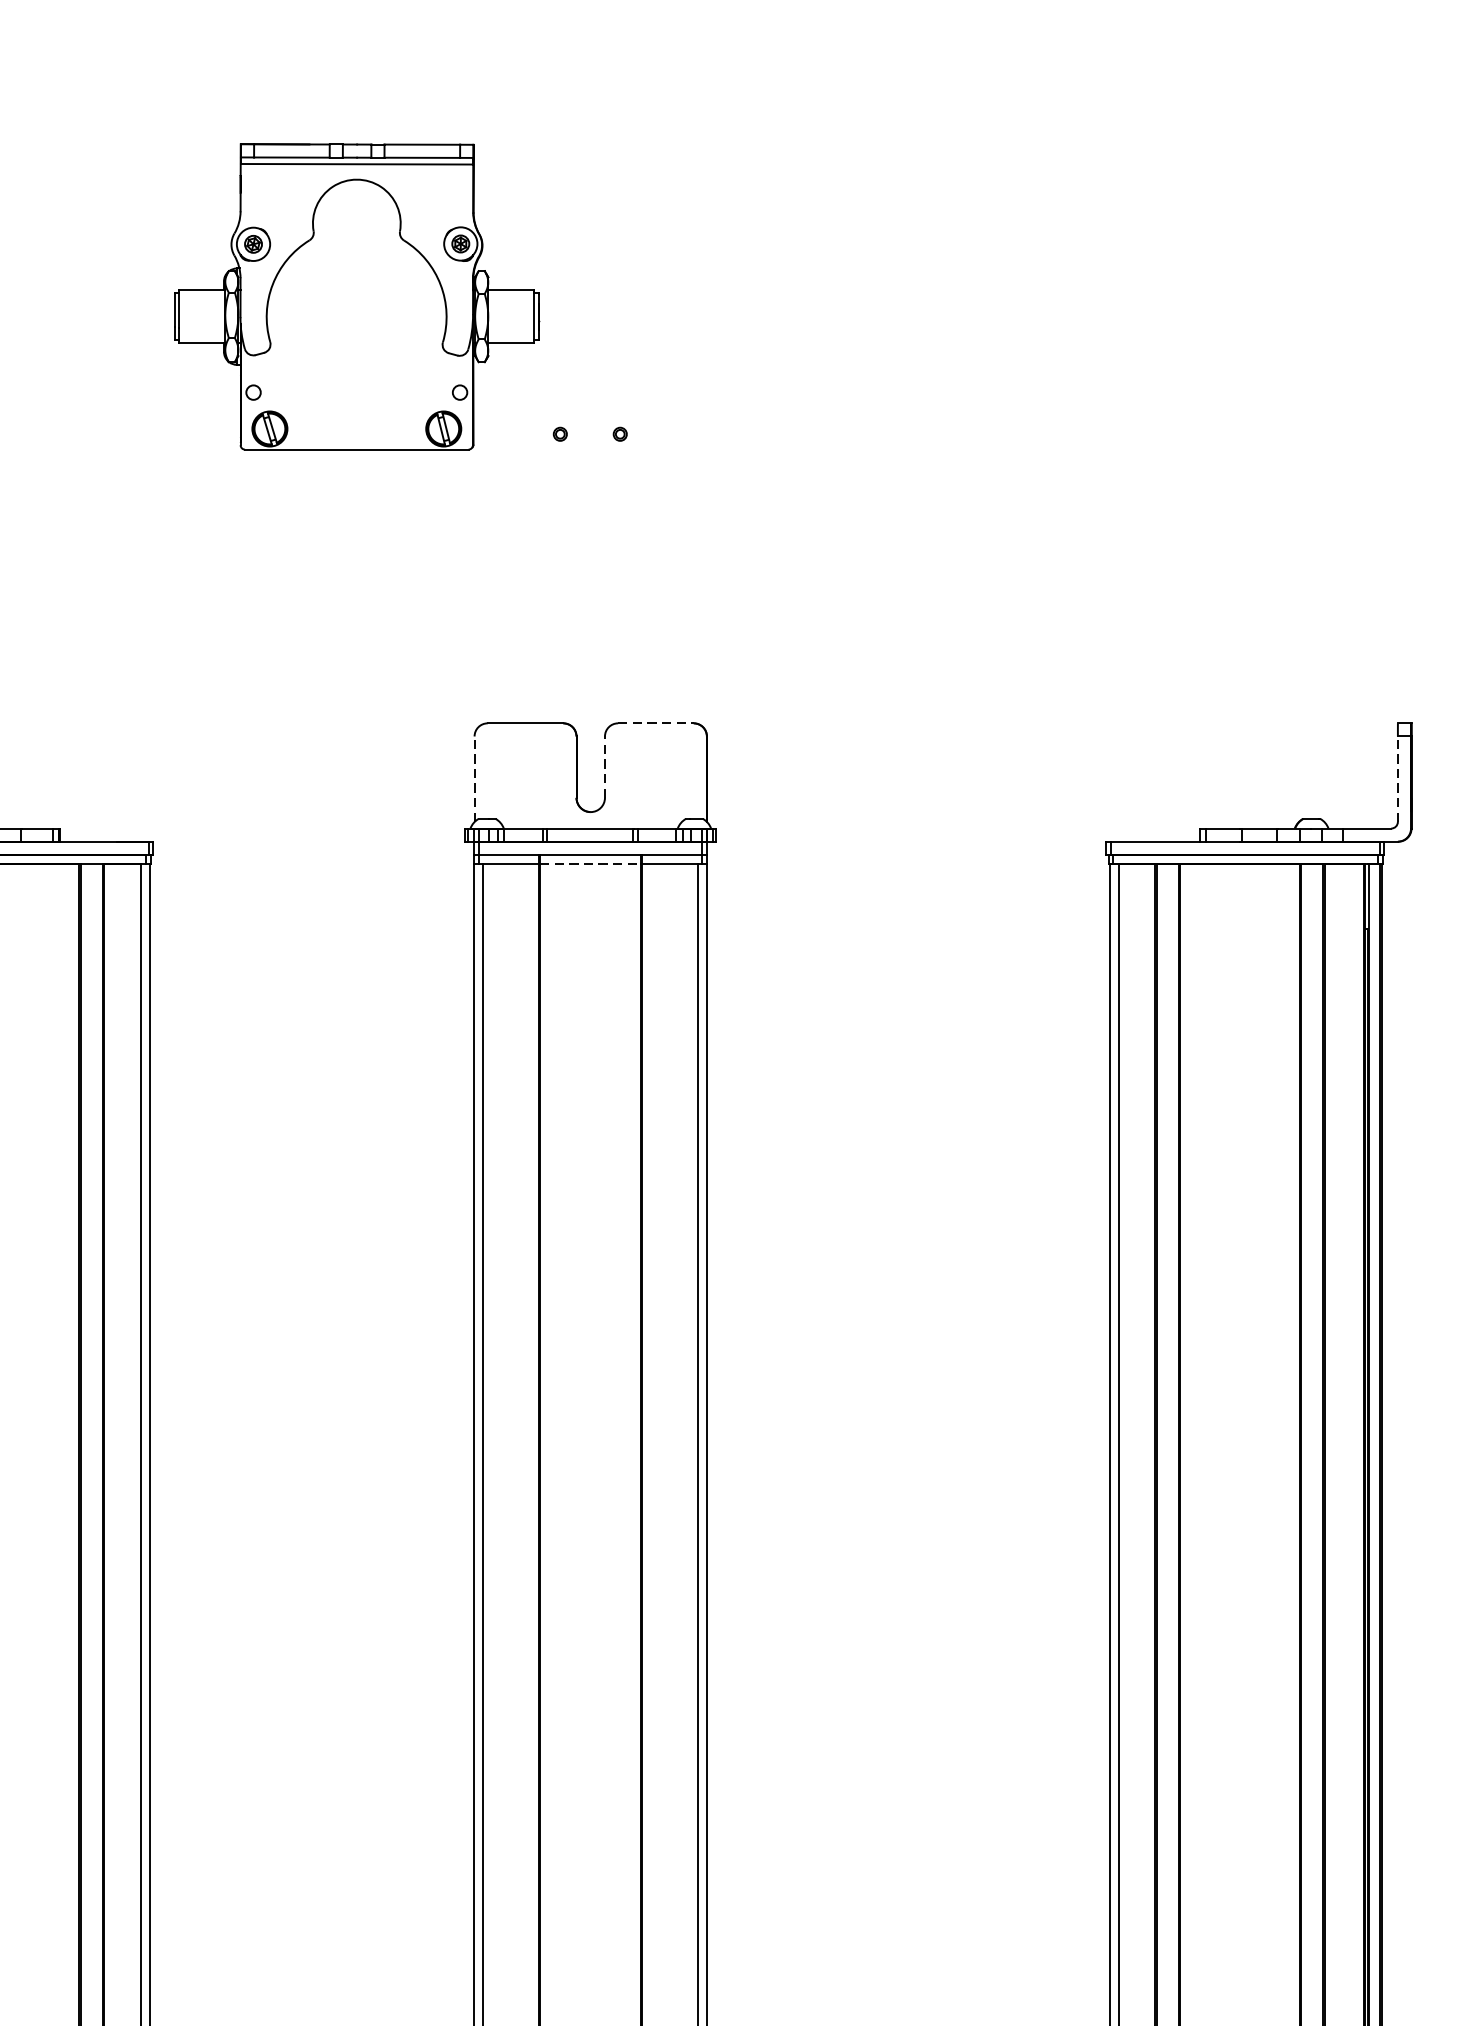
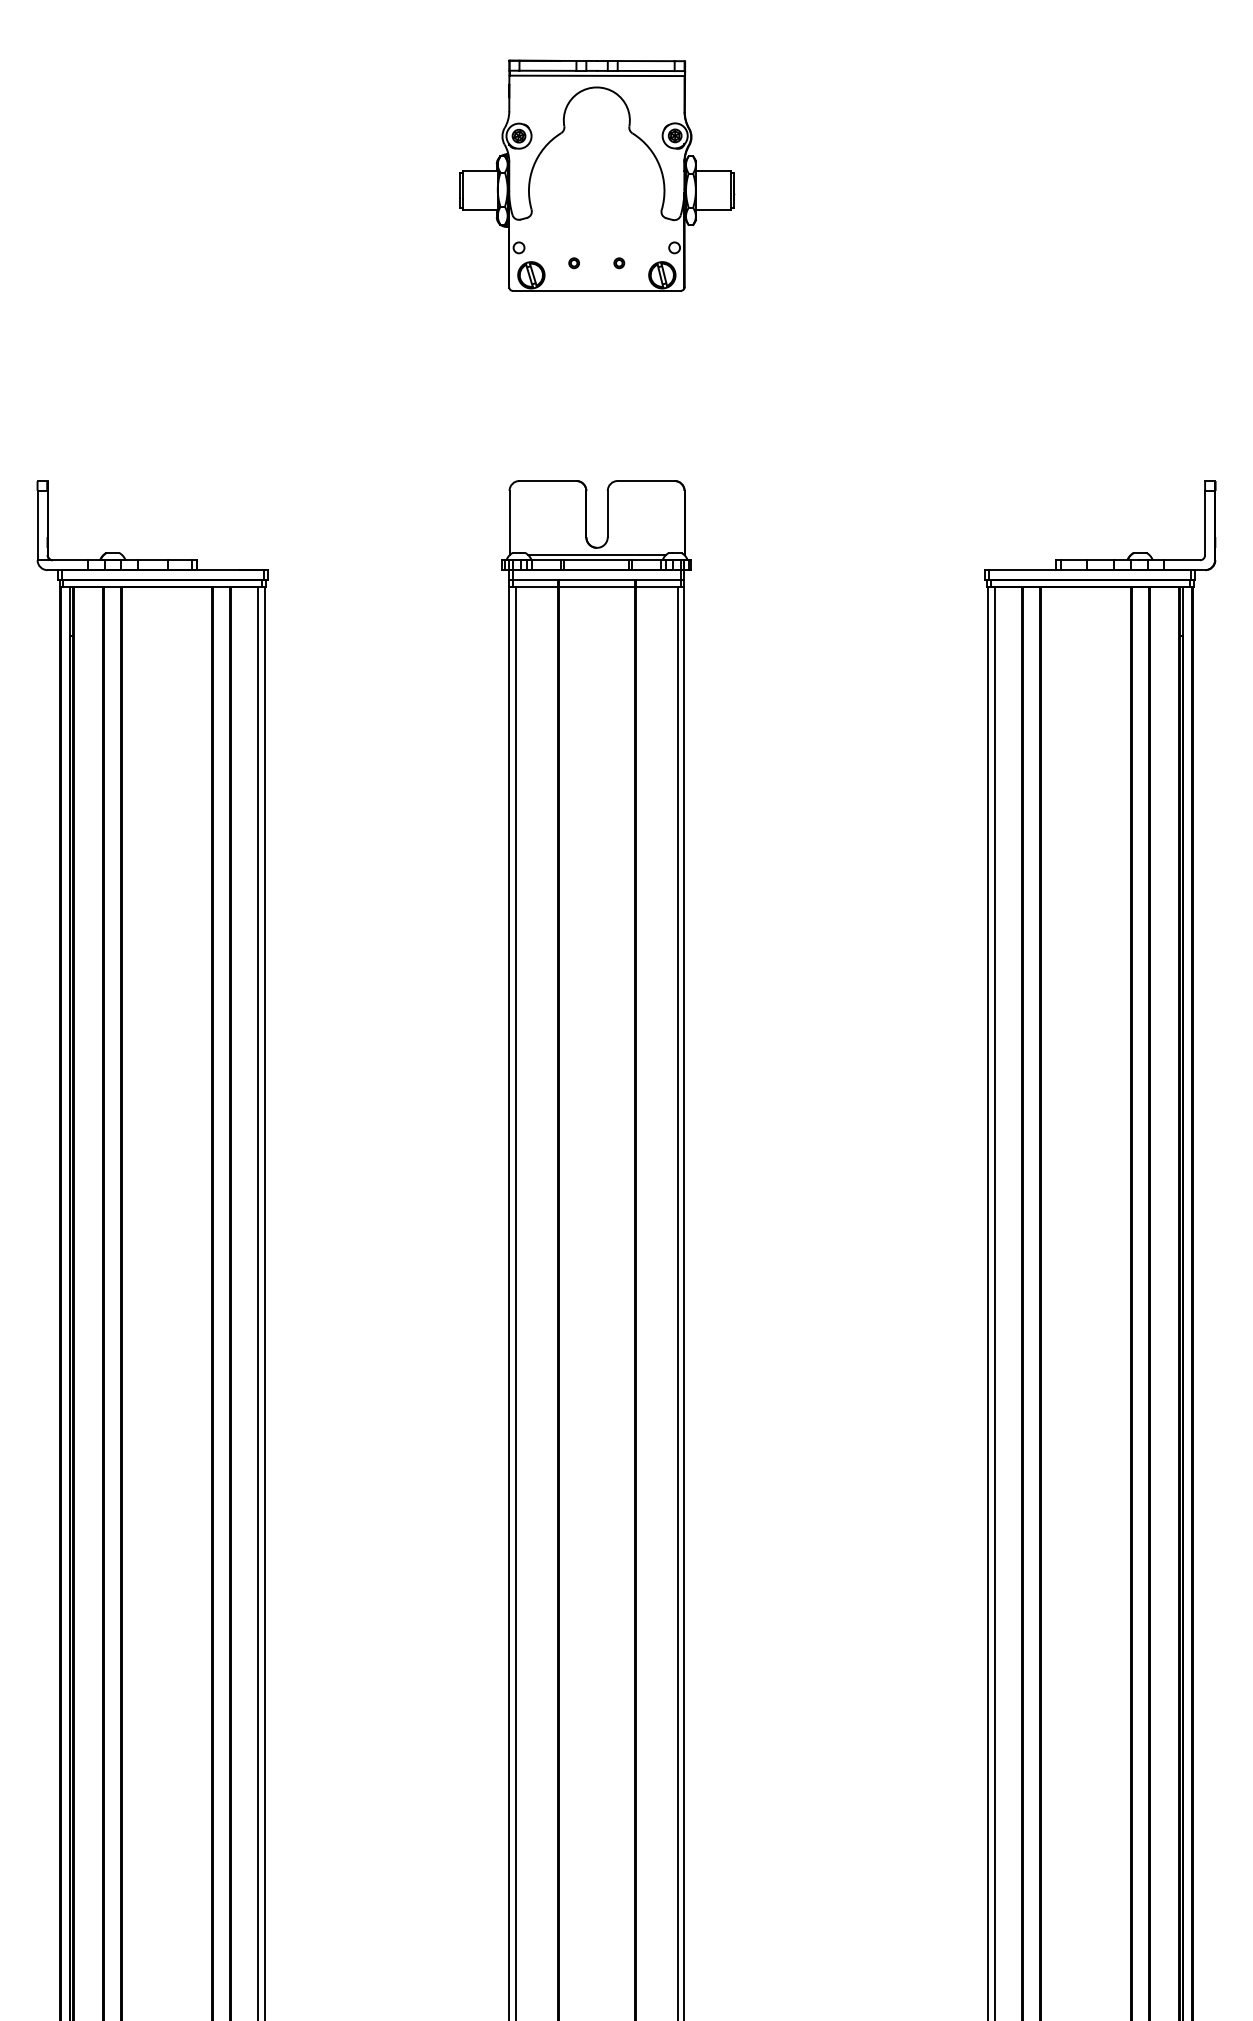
part: (357, 296) -> (597, 175), moved
line: (656, 723) -> (646, 481), dashed -> solid
line: (604, 766) -> (607, 513), dashed -> solid
line: (474, 778) -> (509, 522), dashed -> solid
line: (1398, 778) -> (1205, 522), dashed -> solid
line: (589, 822) -> (596, 555), added
line: (589, 863) -> (596, 586), dashed -> solid

